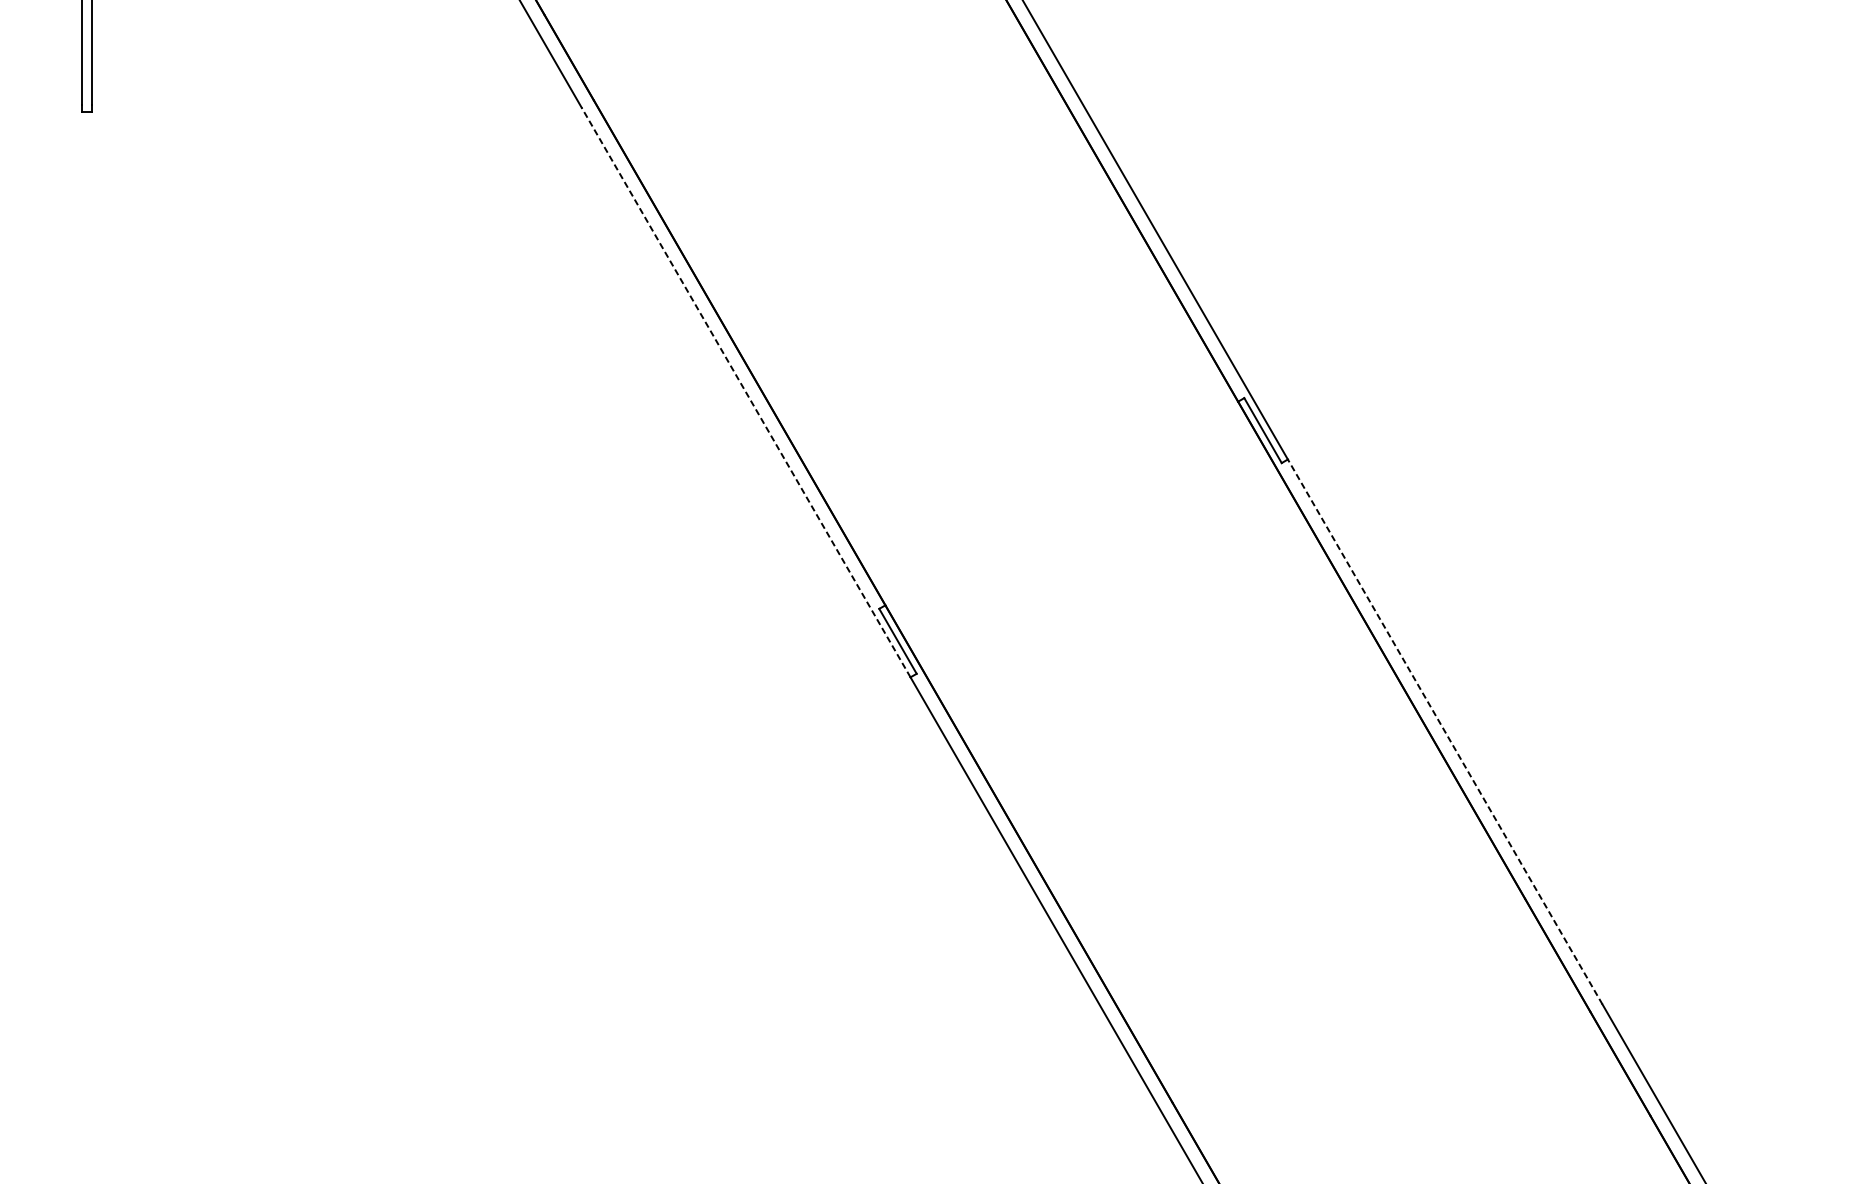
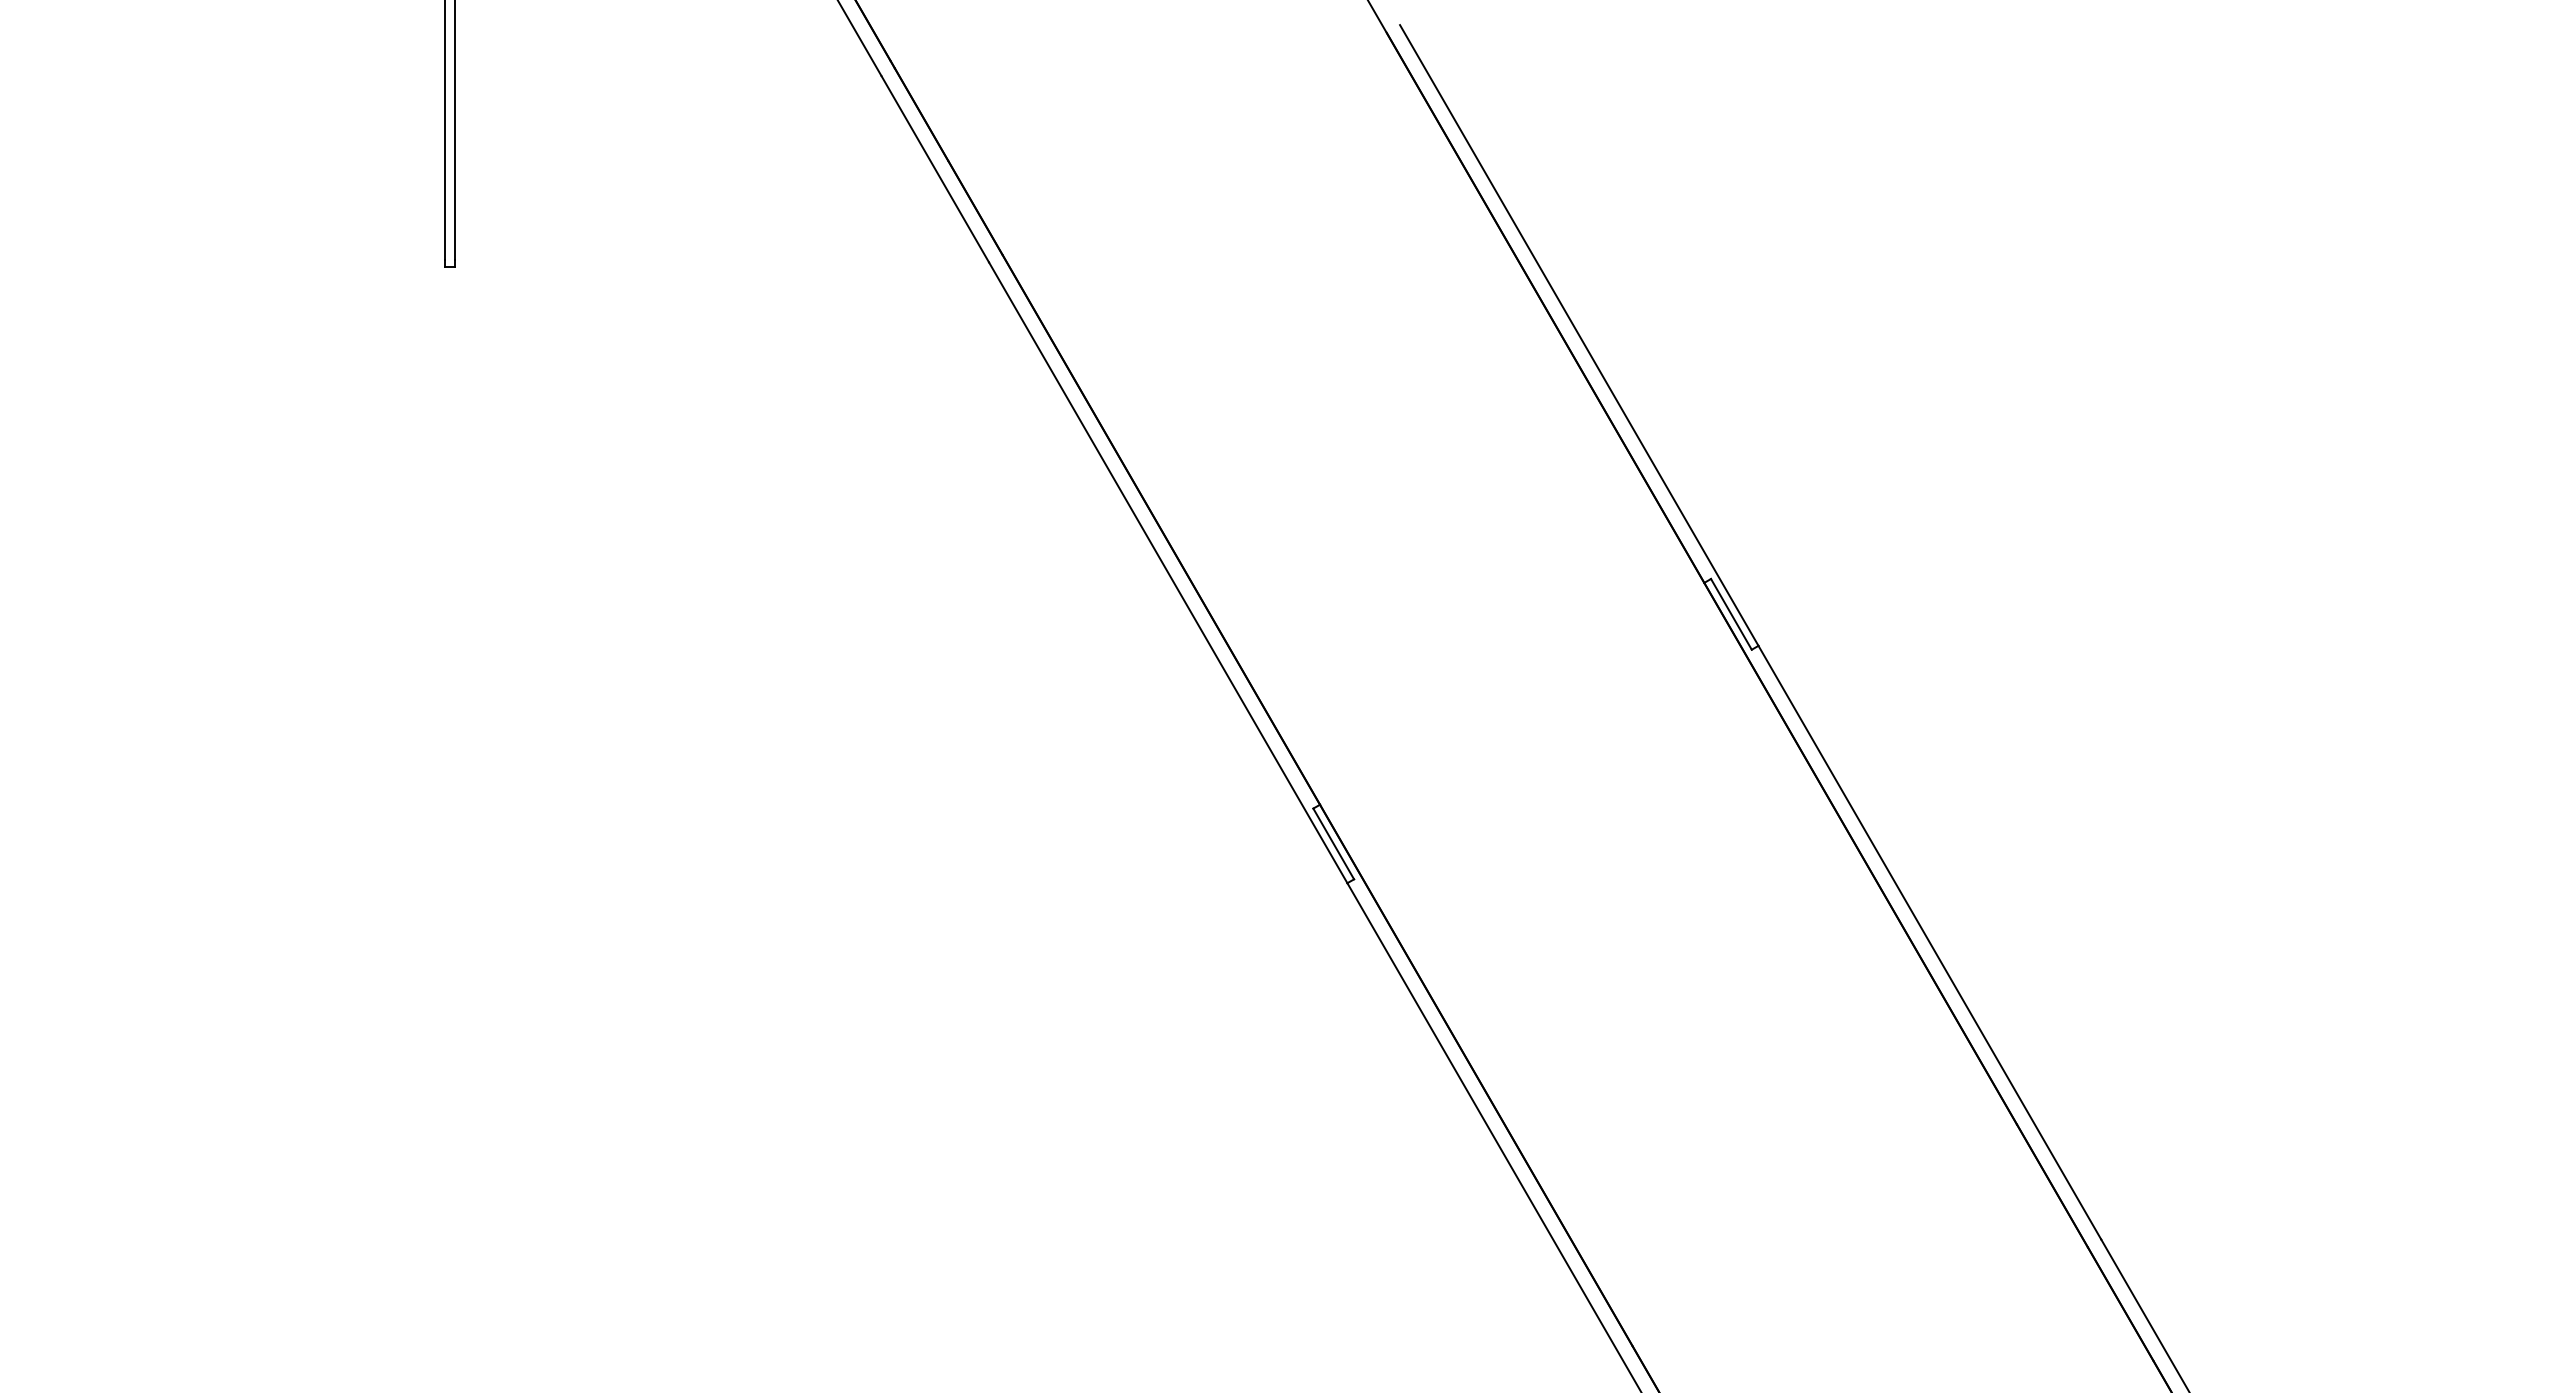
line: (745, 392) -> (1167, 572), dashed -> solid
line: (1444, 731) -> (1929, 942), dashed -> solid

